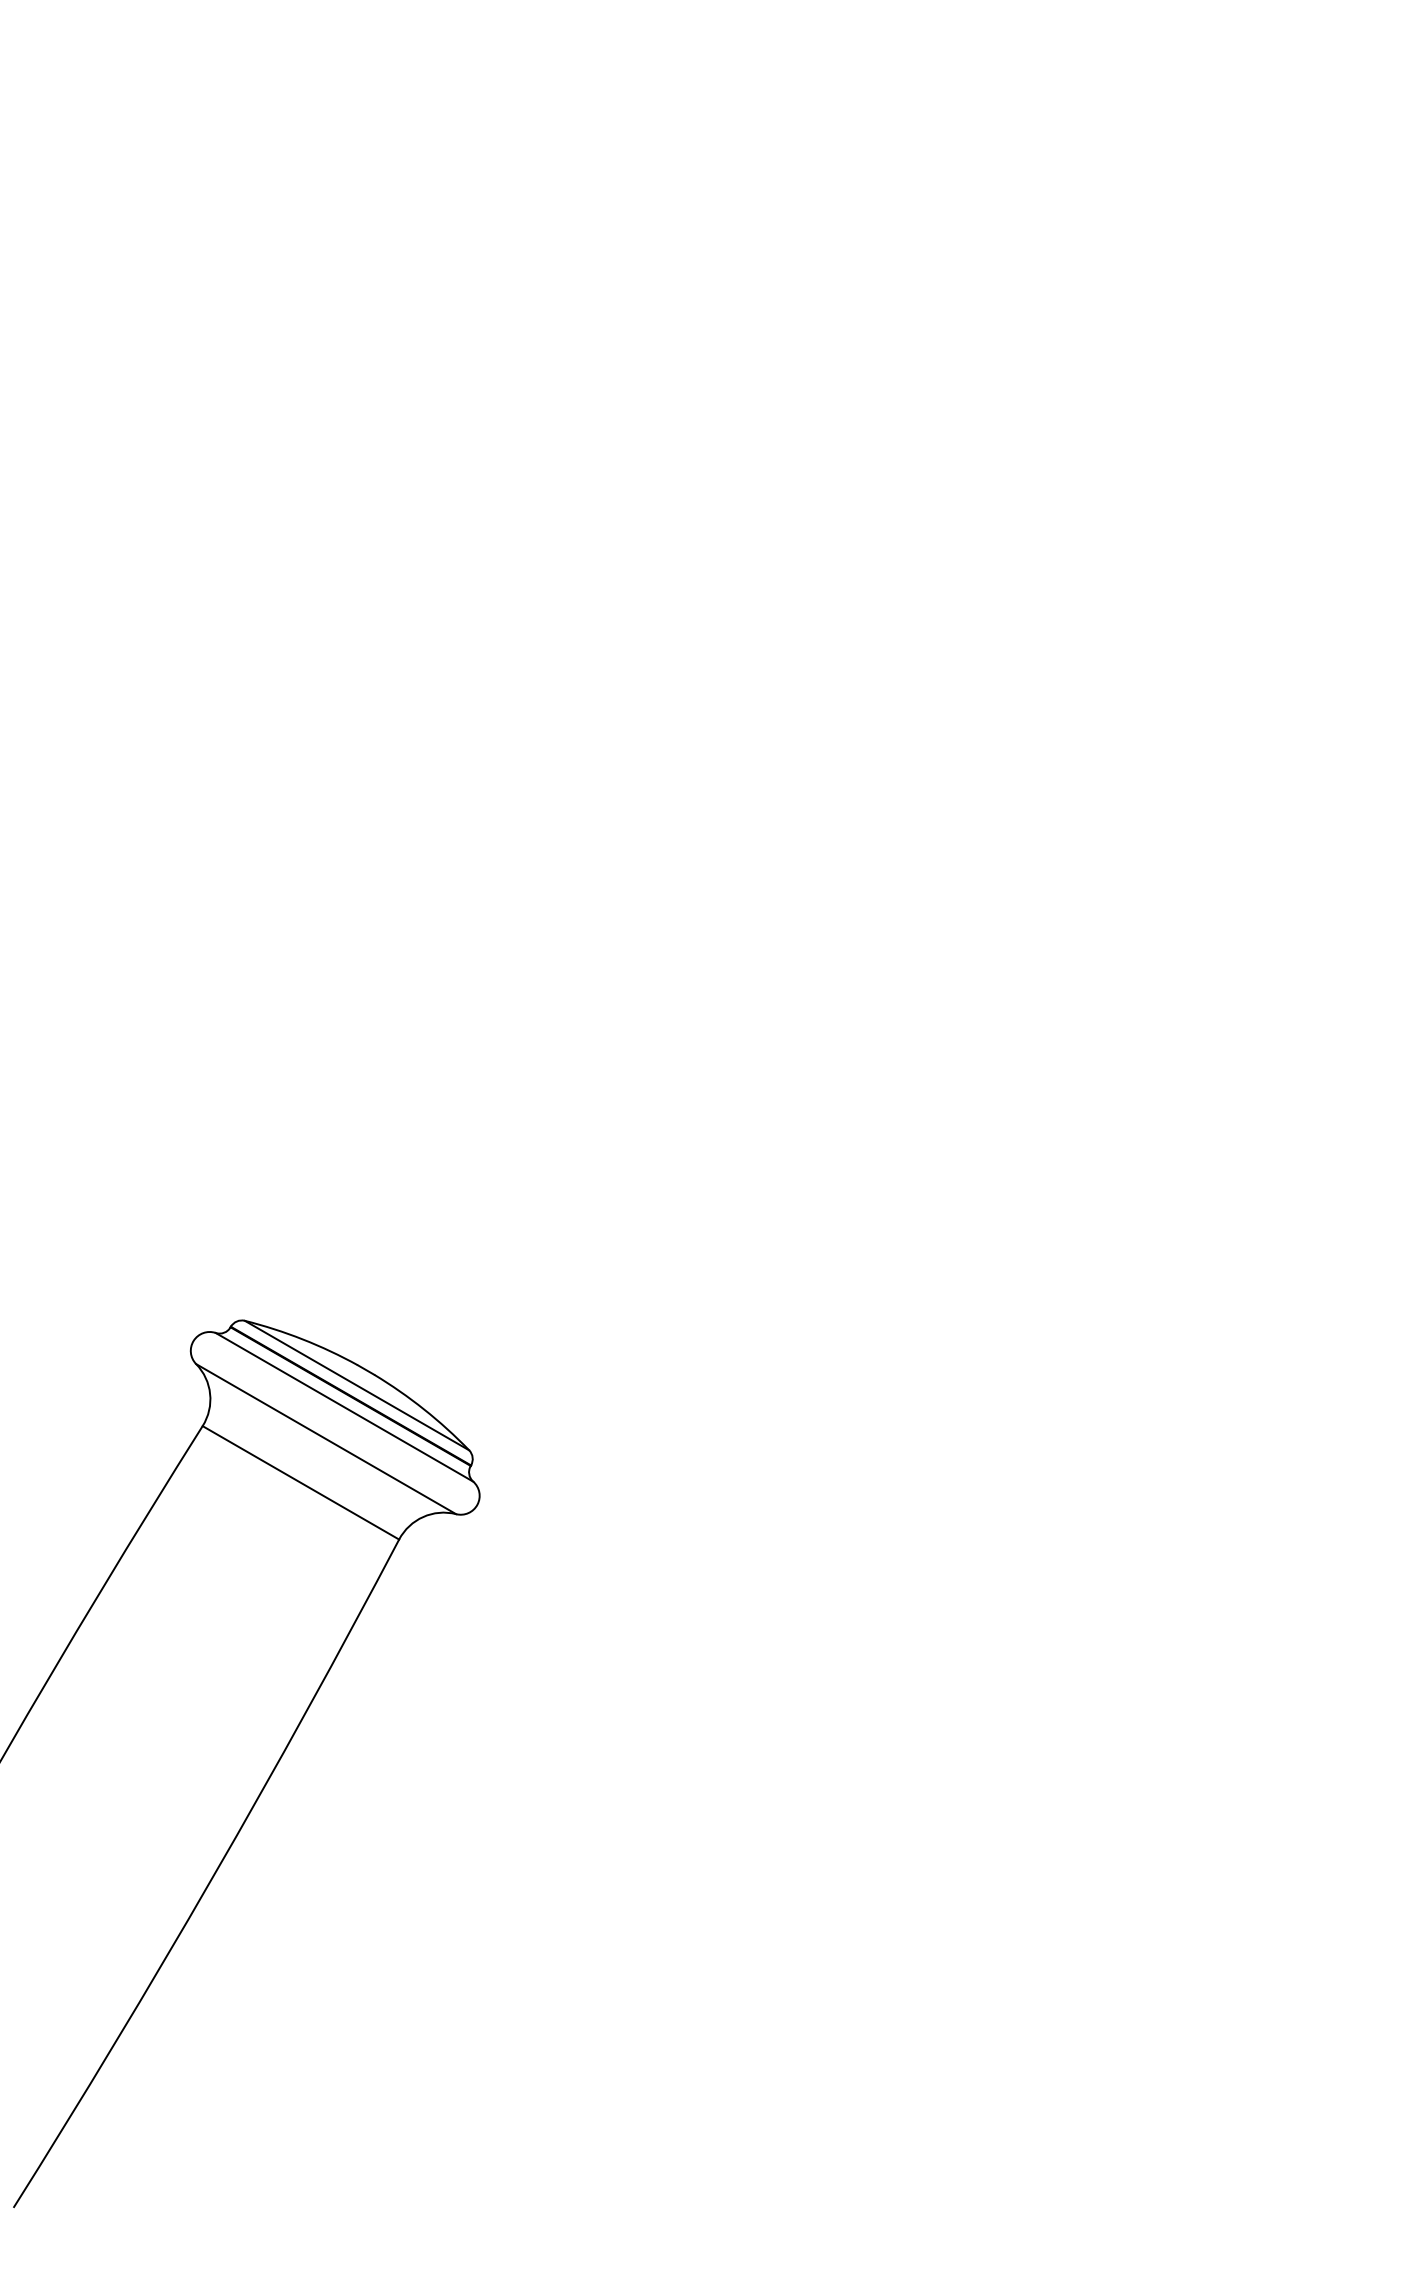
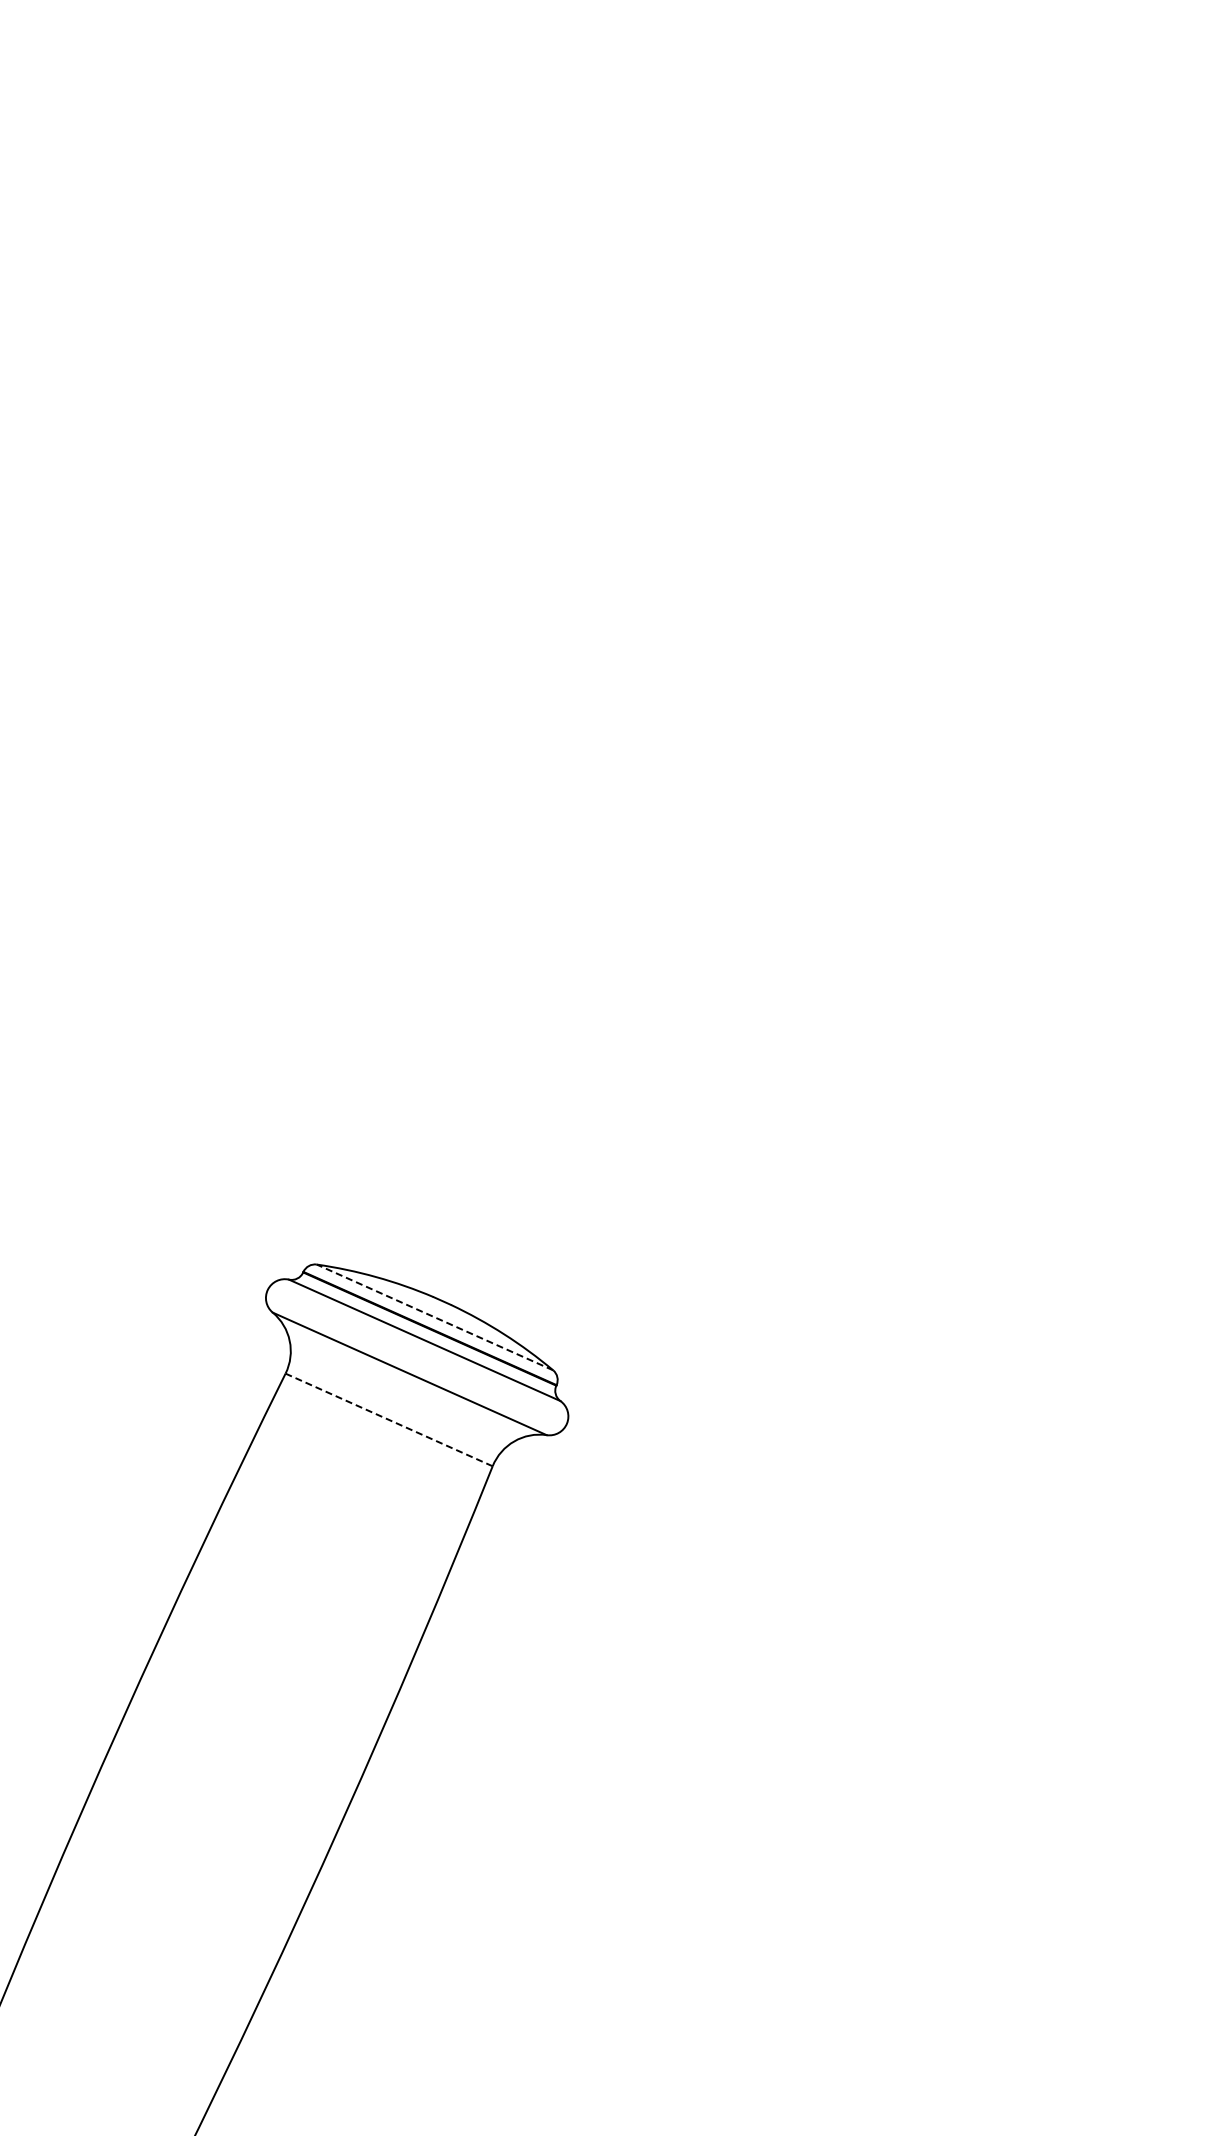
line: (356, 1385) -> (434, 1317), solid -> dashed
line: (300, 1482) -> (388, 1419), solid -> dashed

